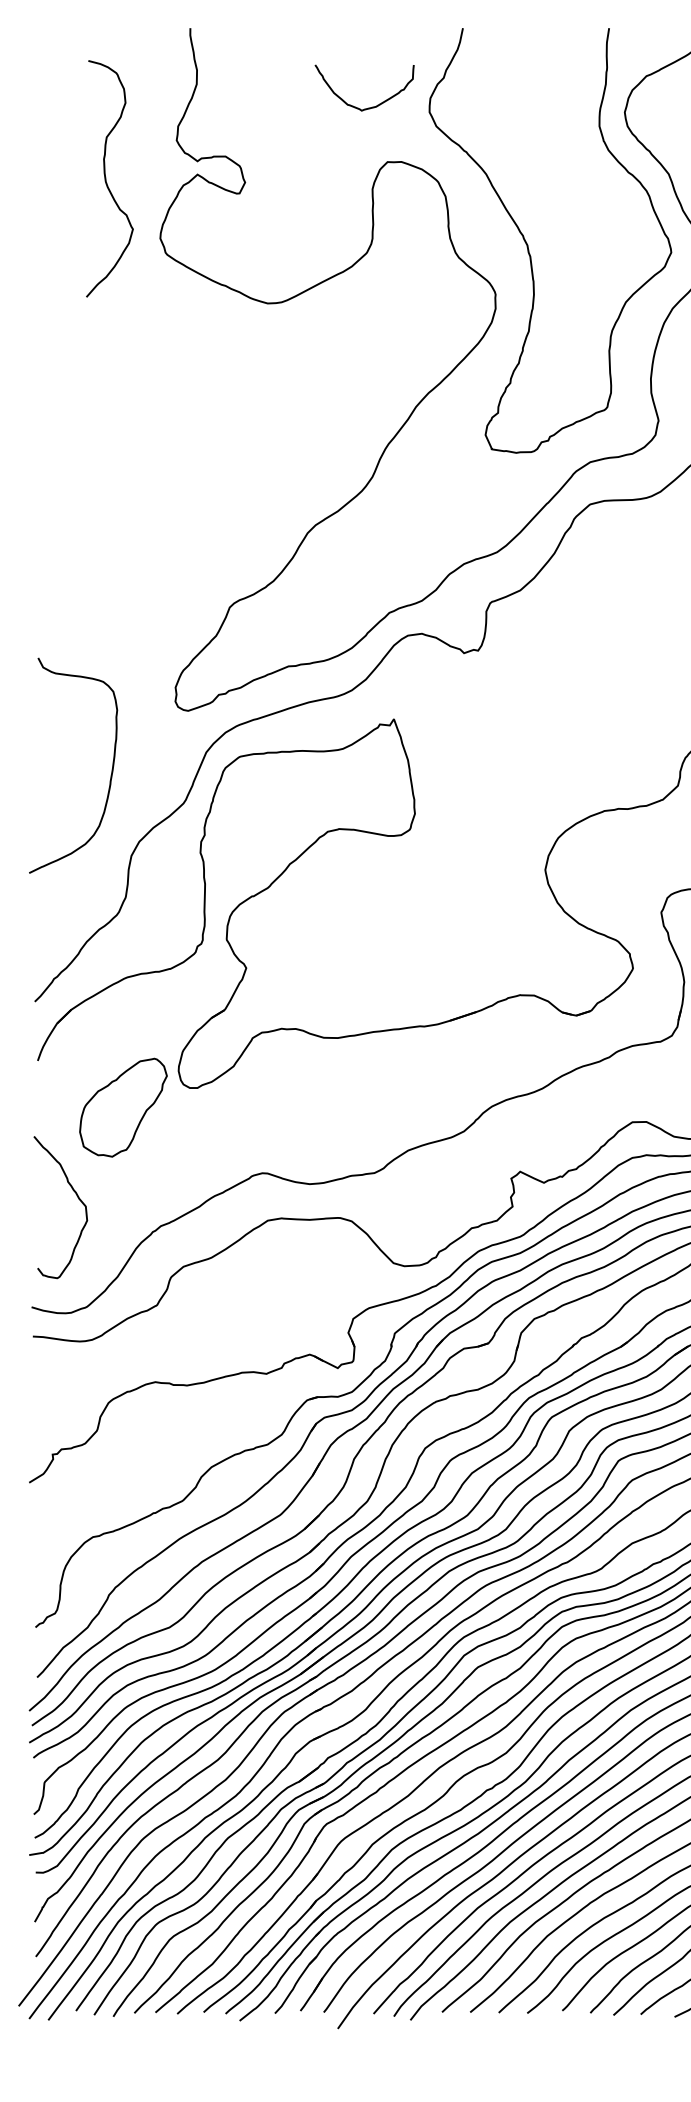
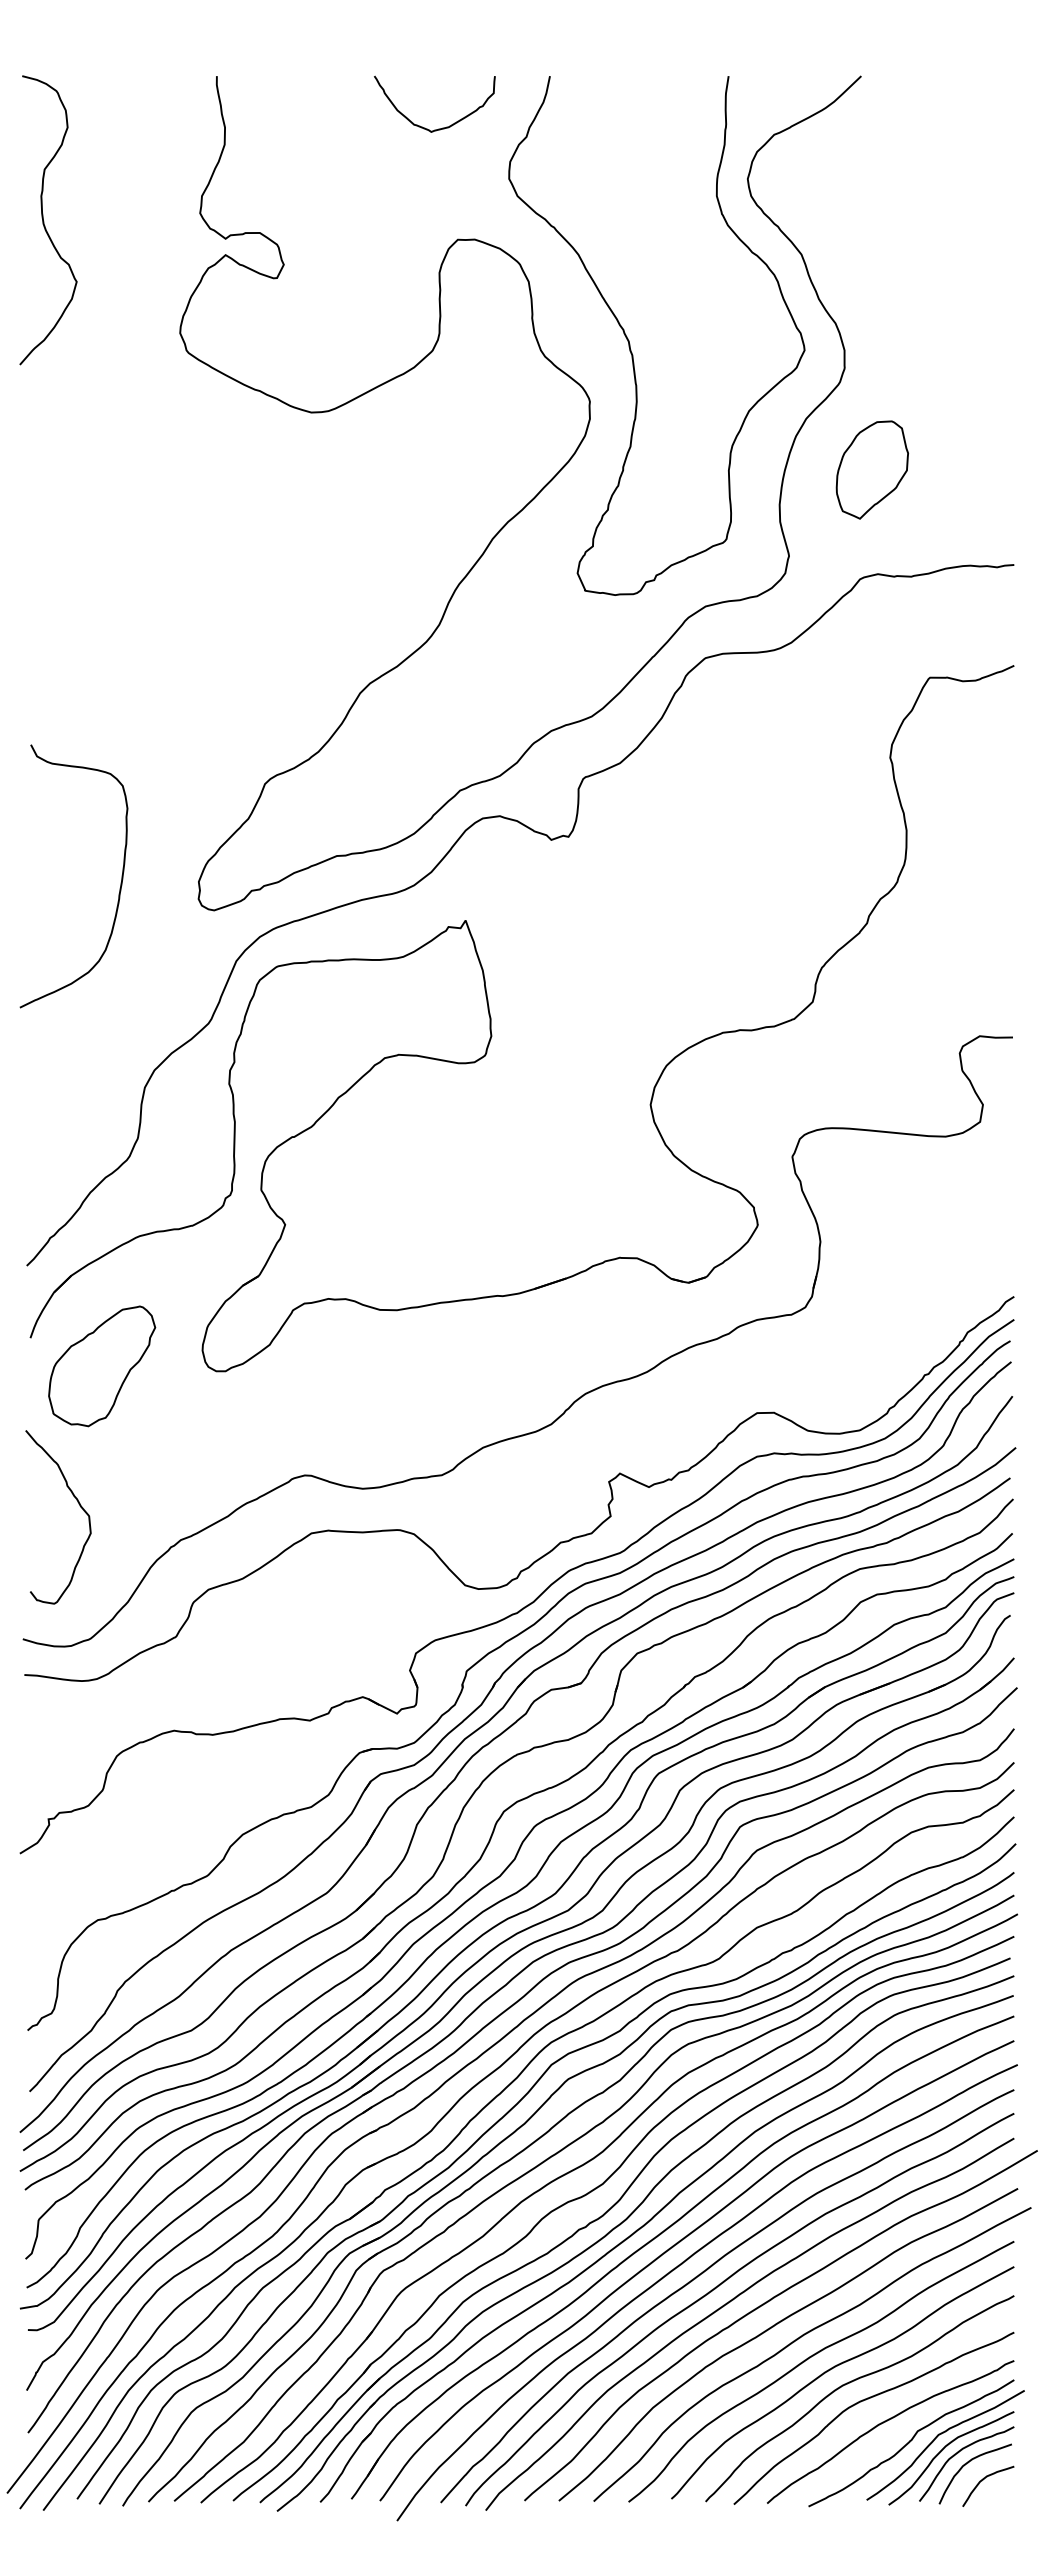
curve: (370, 107) -> (442, 127), moved
curve: (106, 179) -> (44, 221), moved
curve: (111, 770) -> (120, 882), moved
part: (123, 1107) -> (102, 1366), moved

